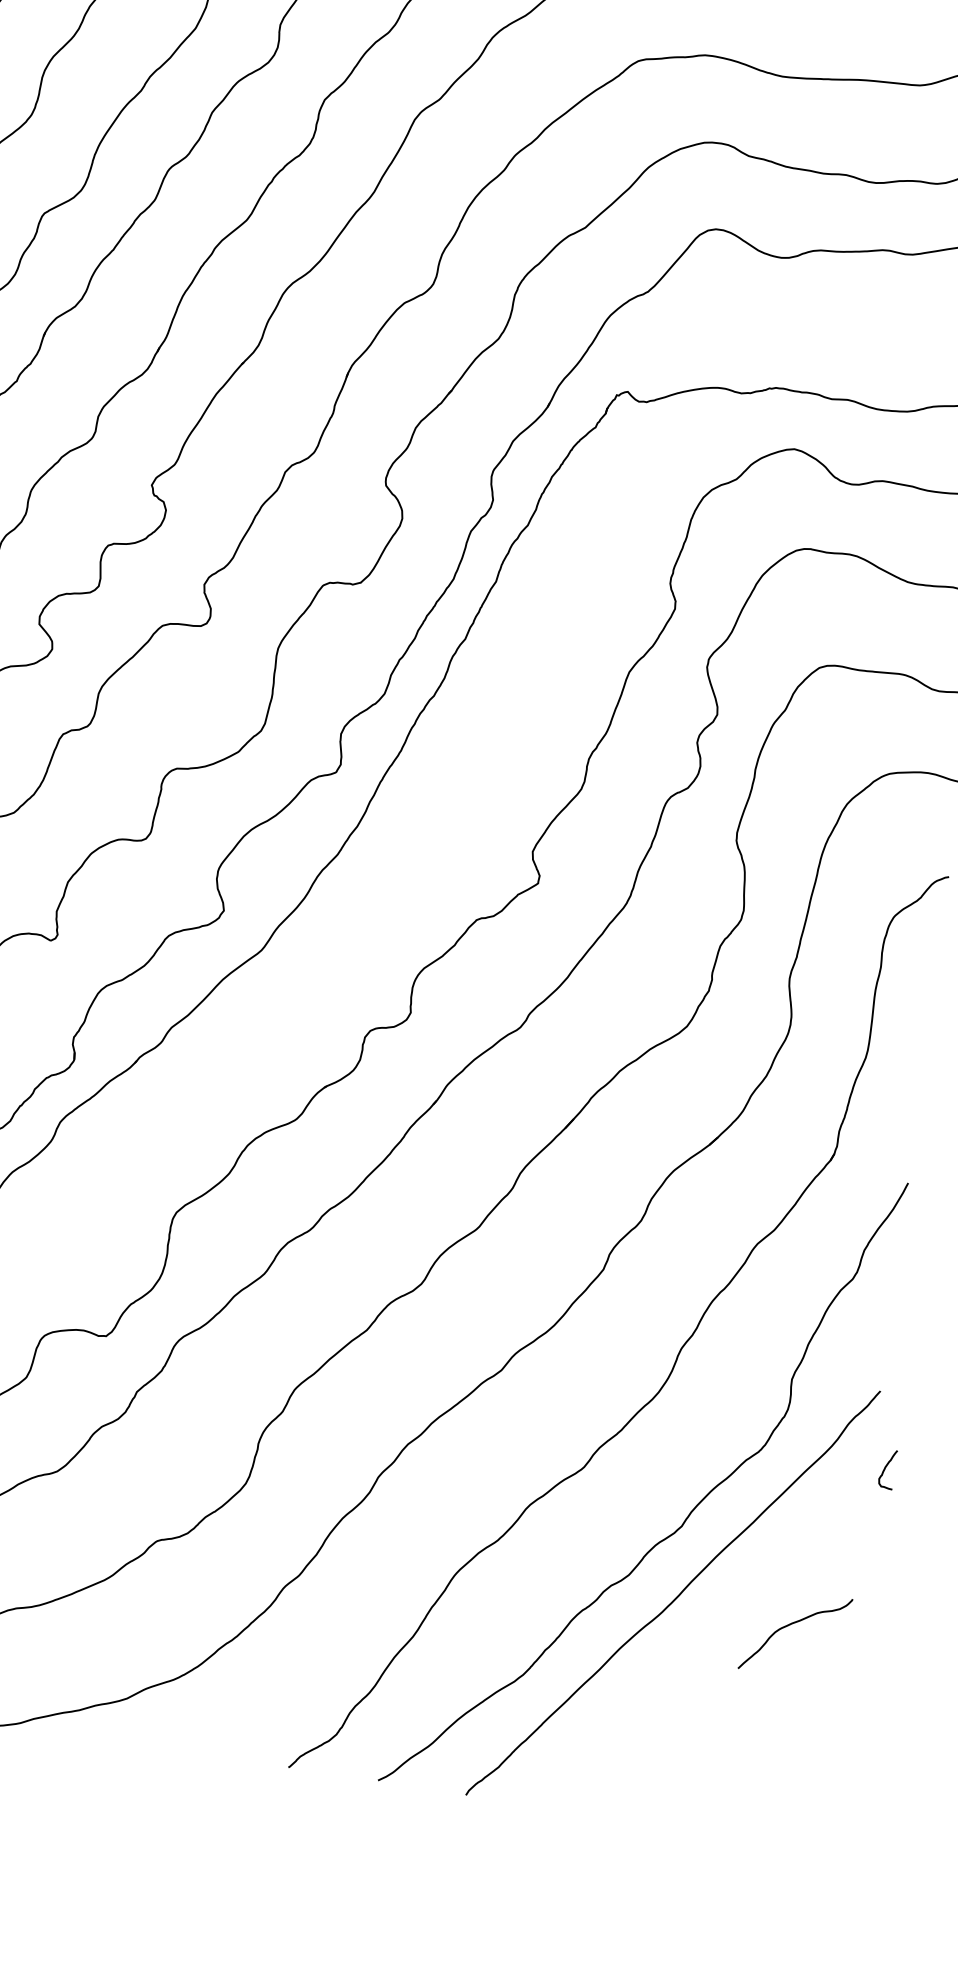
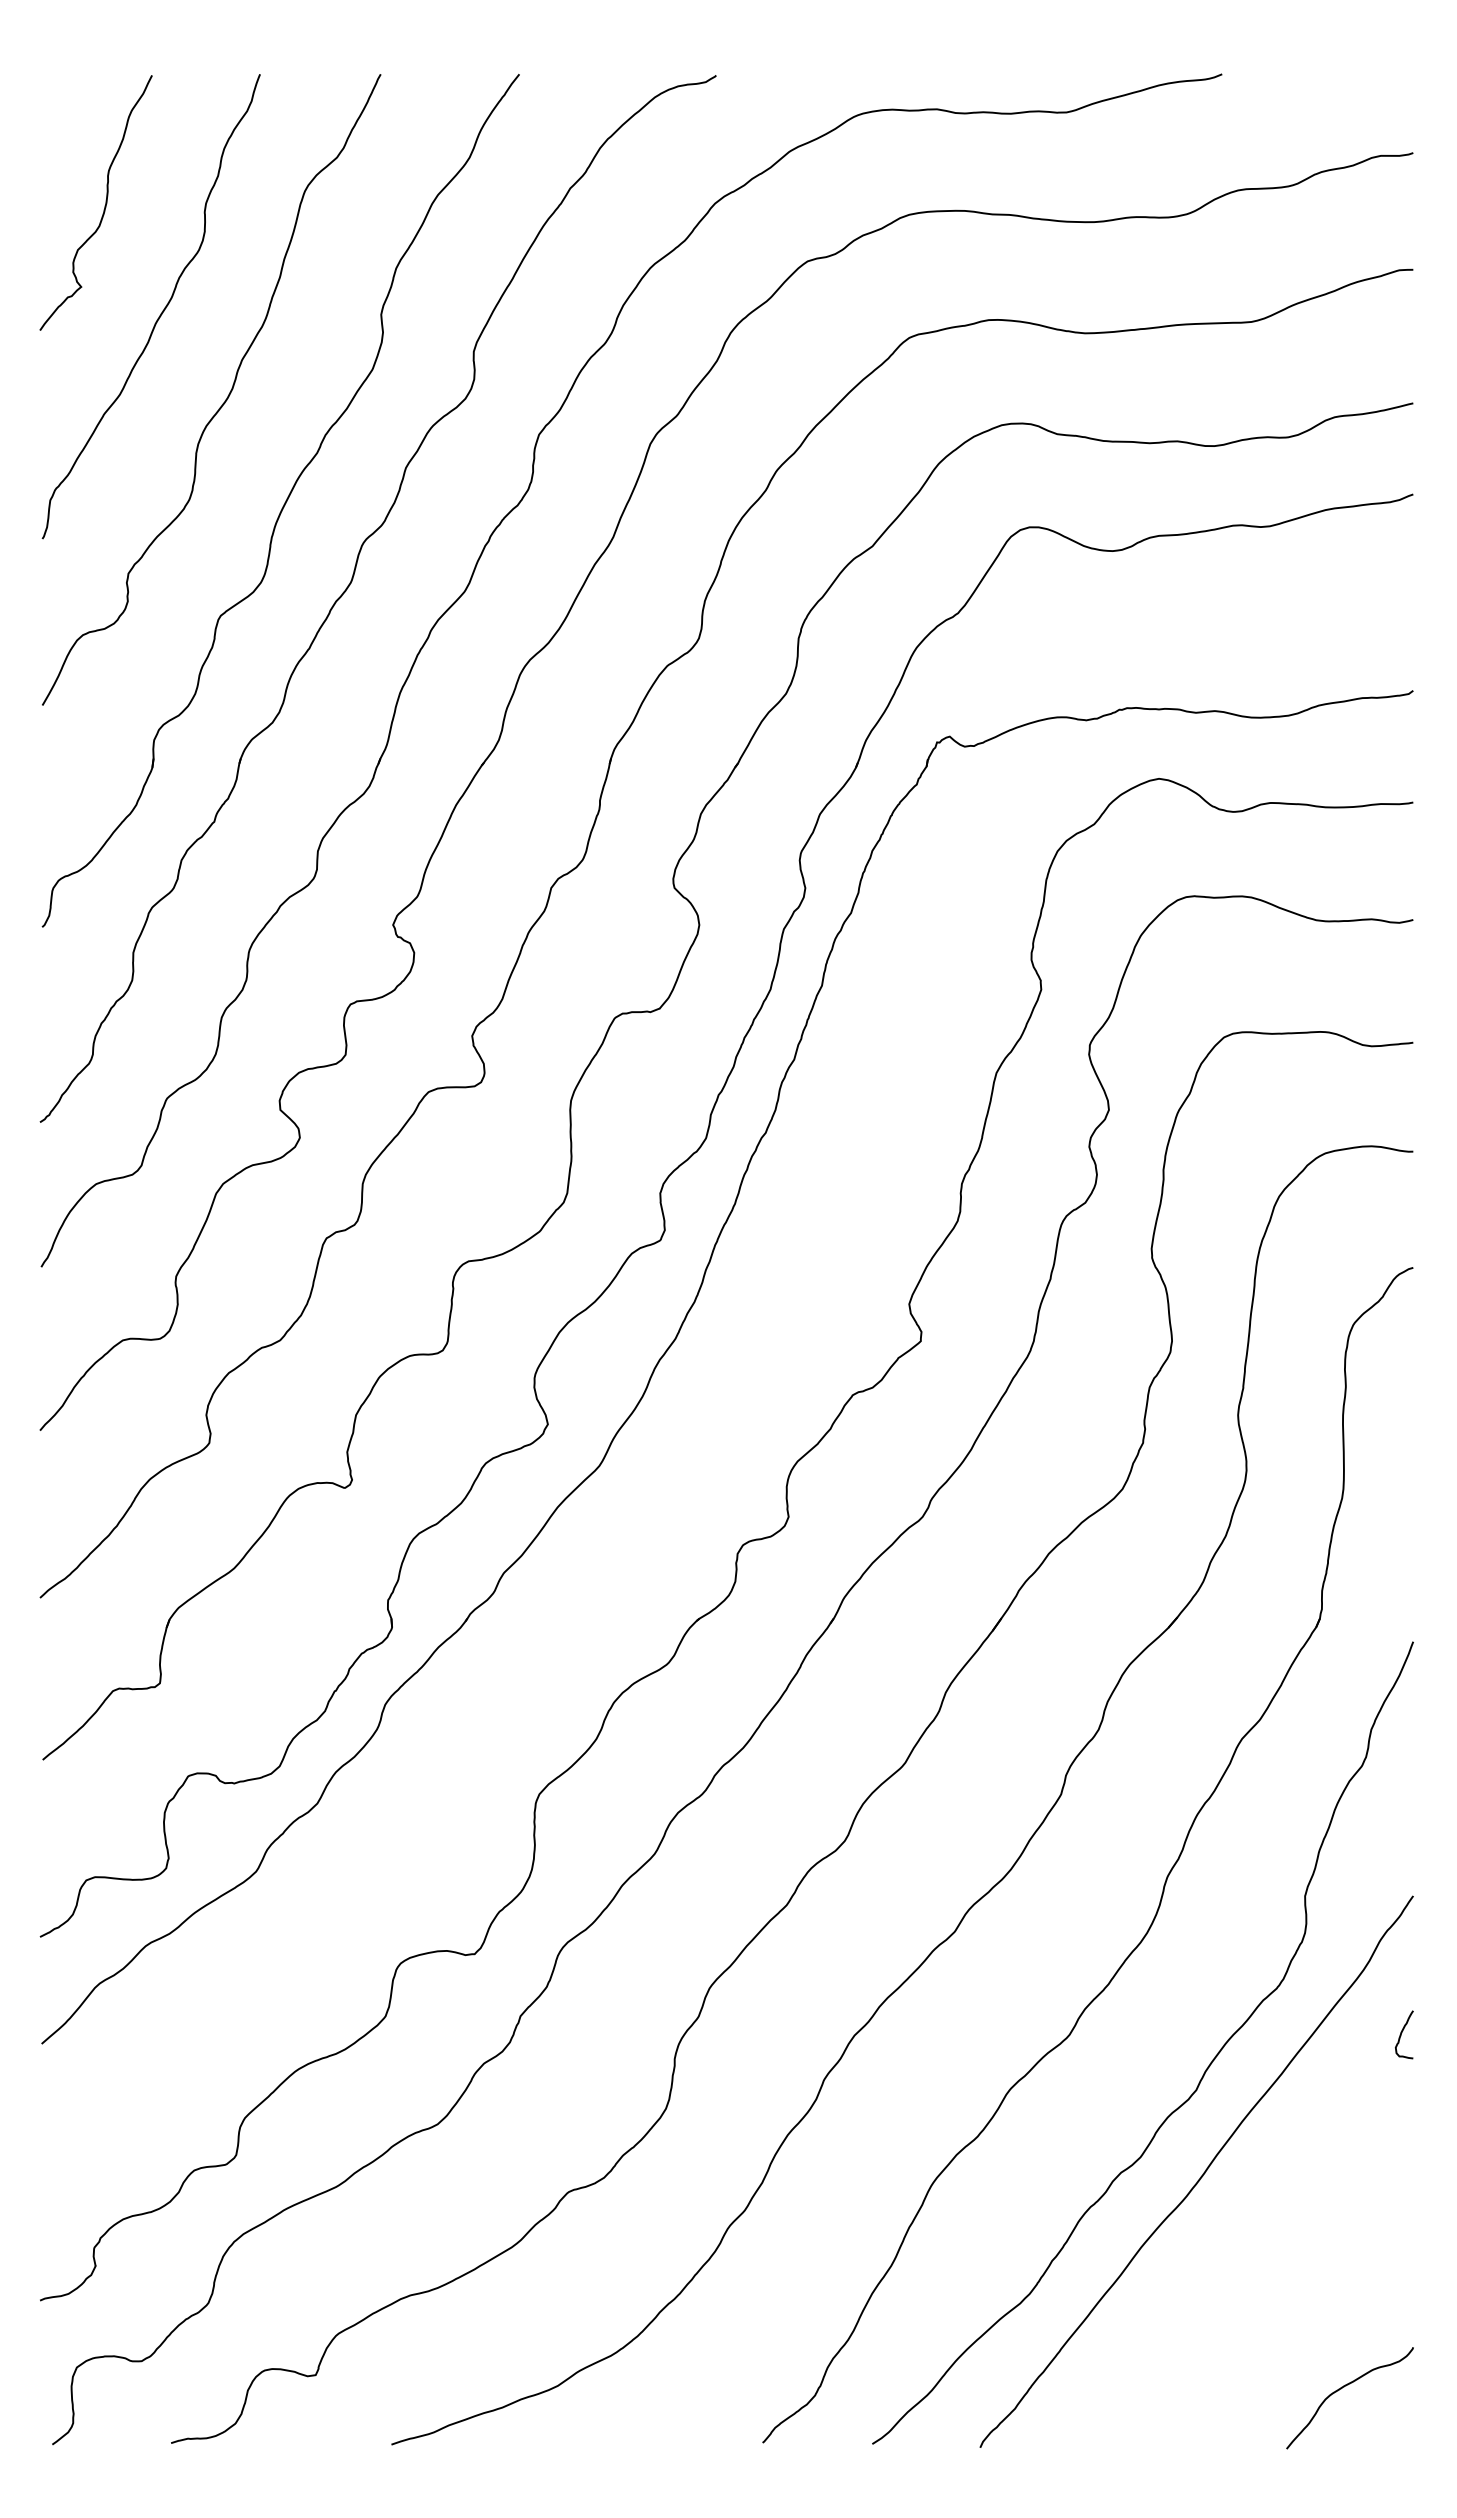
curve: (886, 1468) -> (1402, 2033), moved
curve: (789, 1625) -> (1341, 2389), moved

